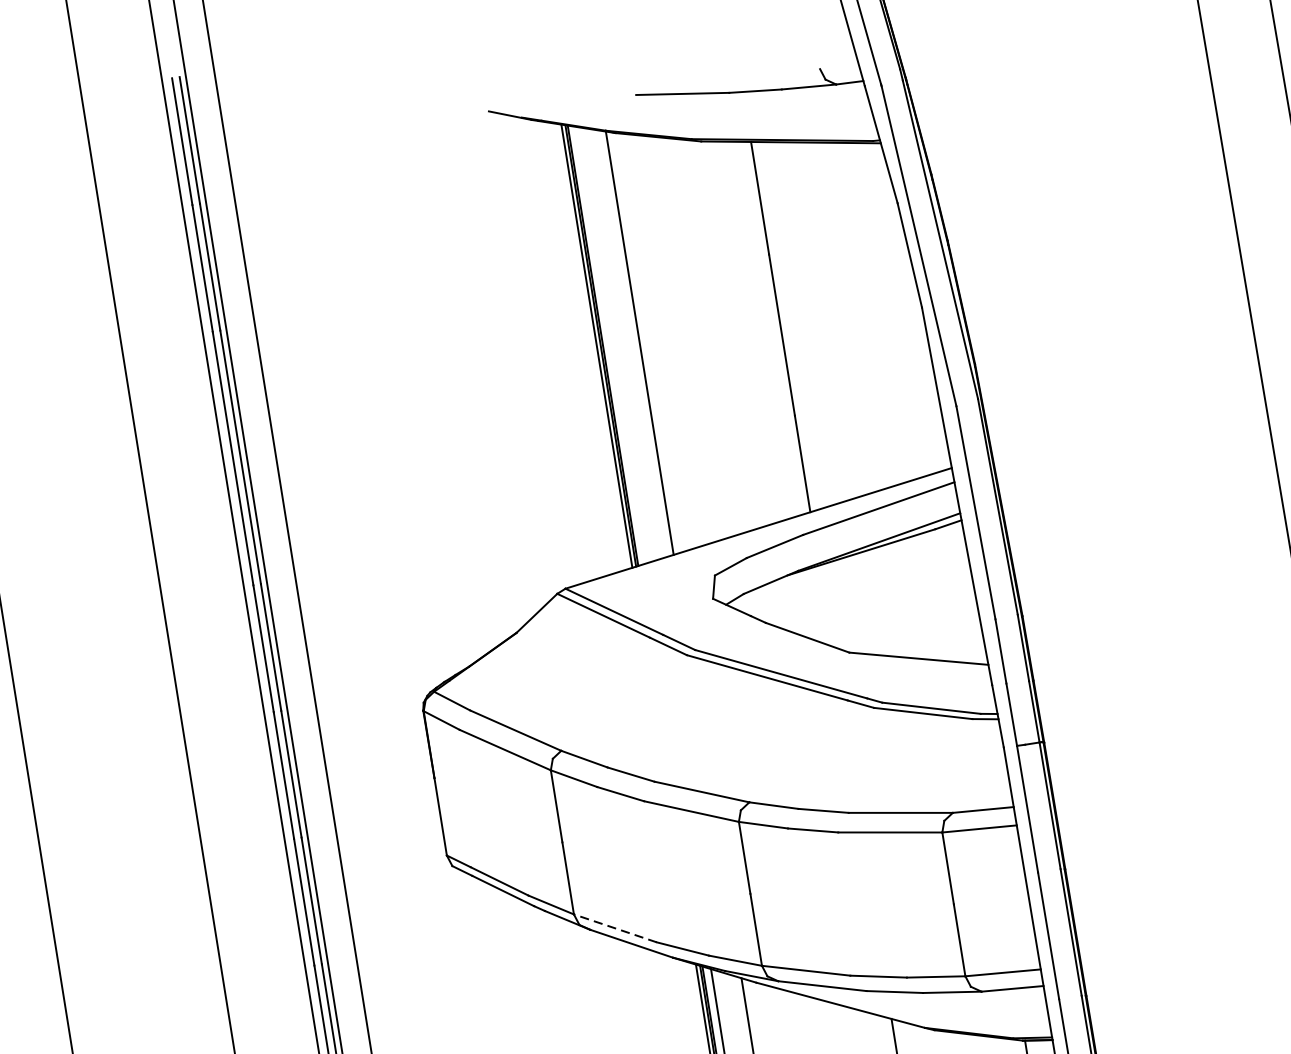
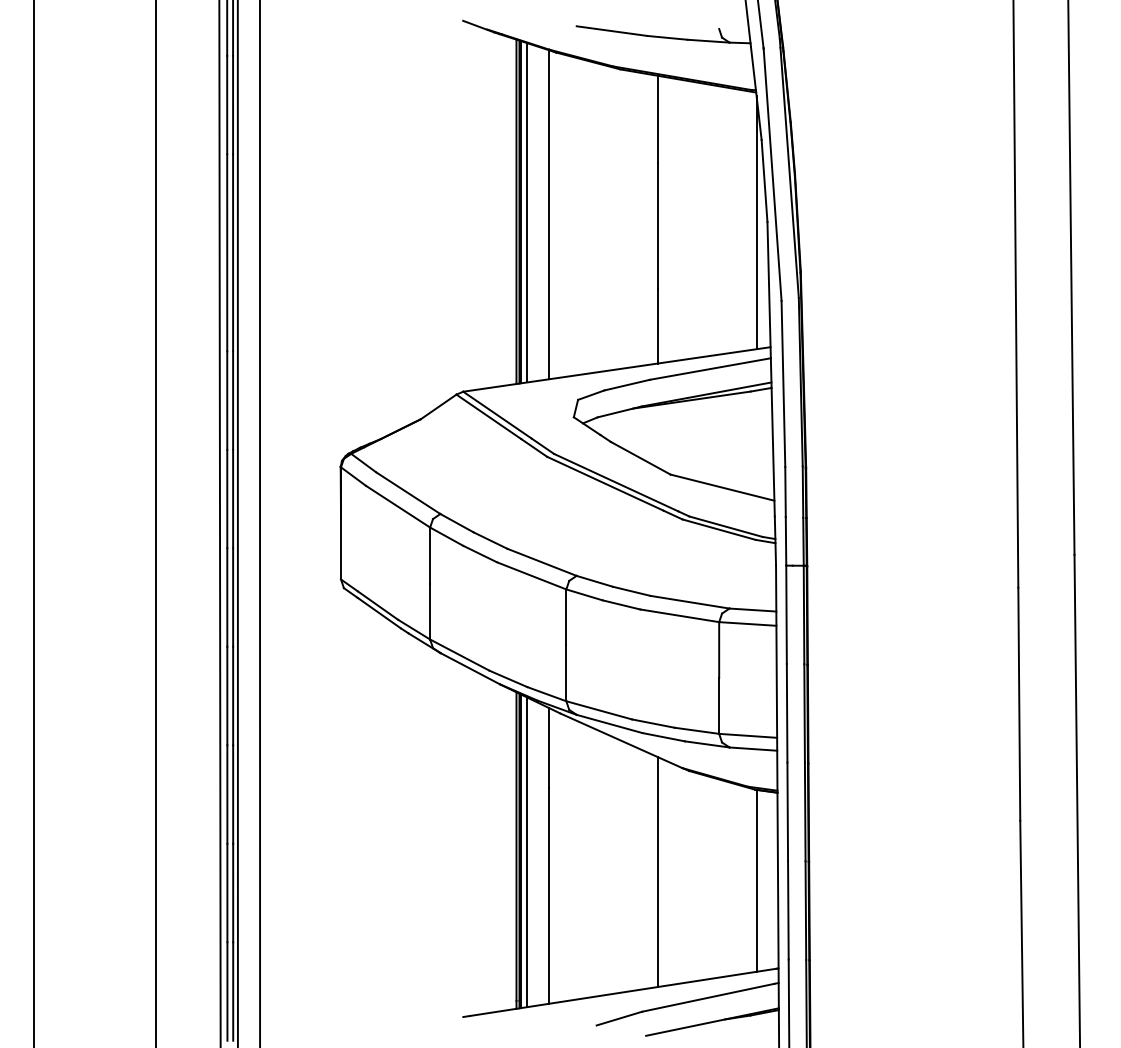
line: (908, 310) -> (756, 222), added
line: (611, 344) -> (527, 212), added
line: (615, 928) -> (459, 655), dashed -> solid

